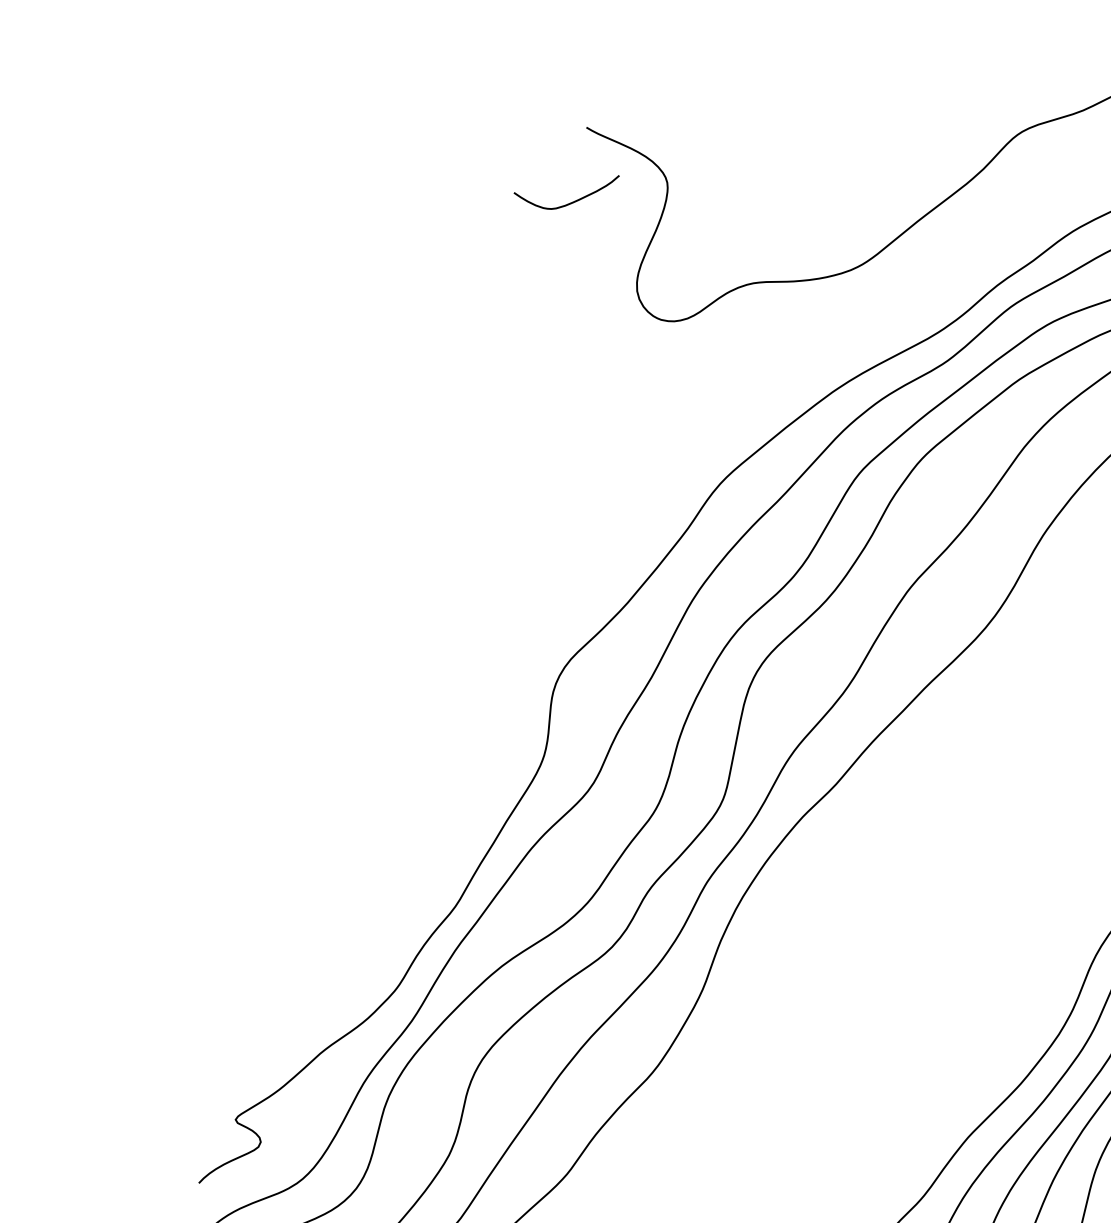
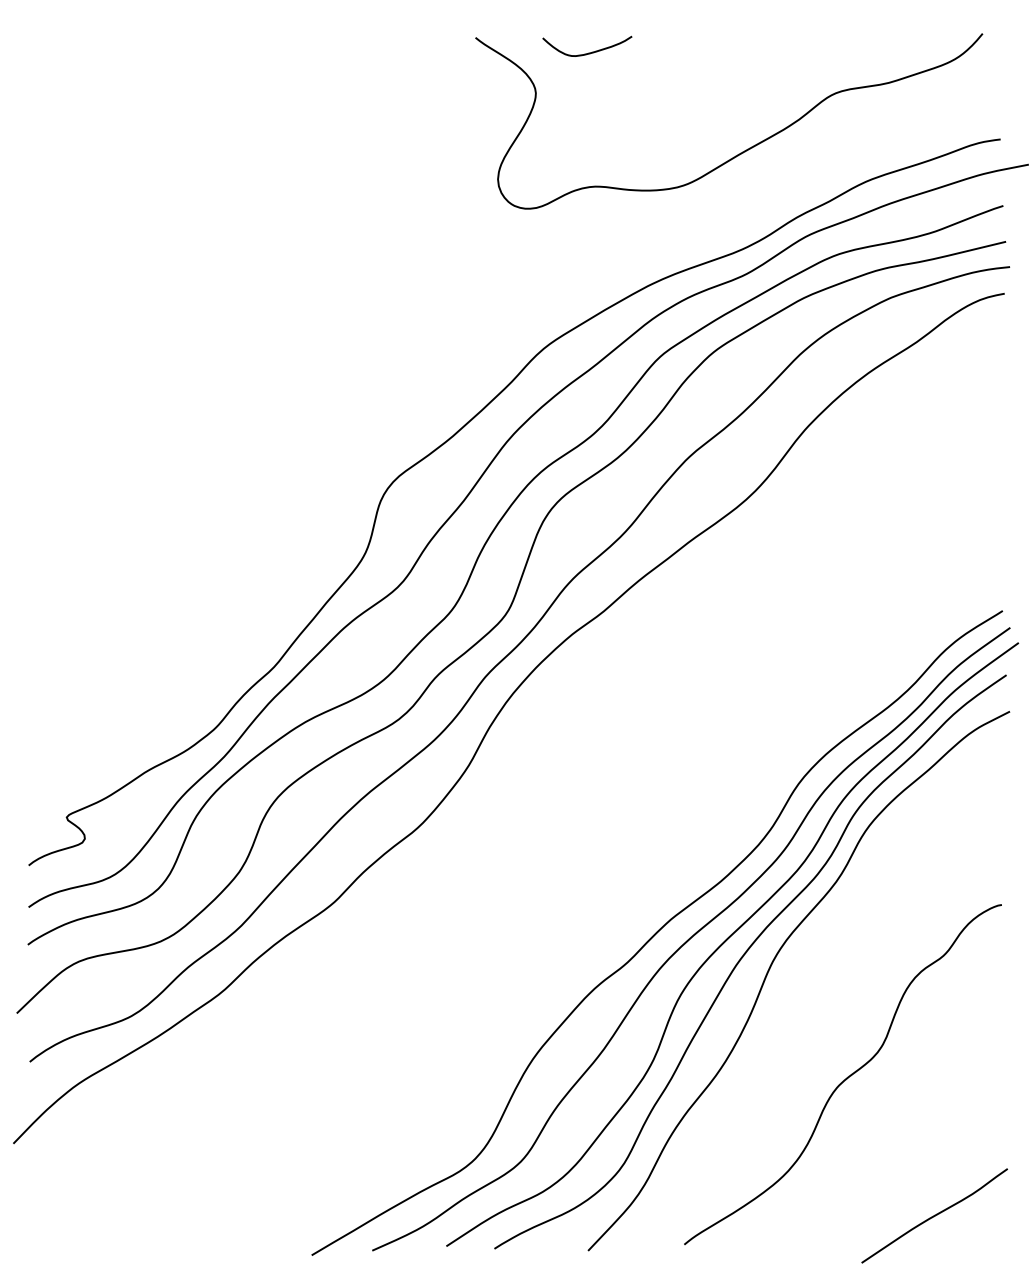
curve: (570, 201) -> (588, 52), moved

